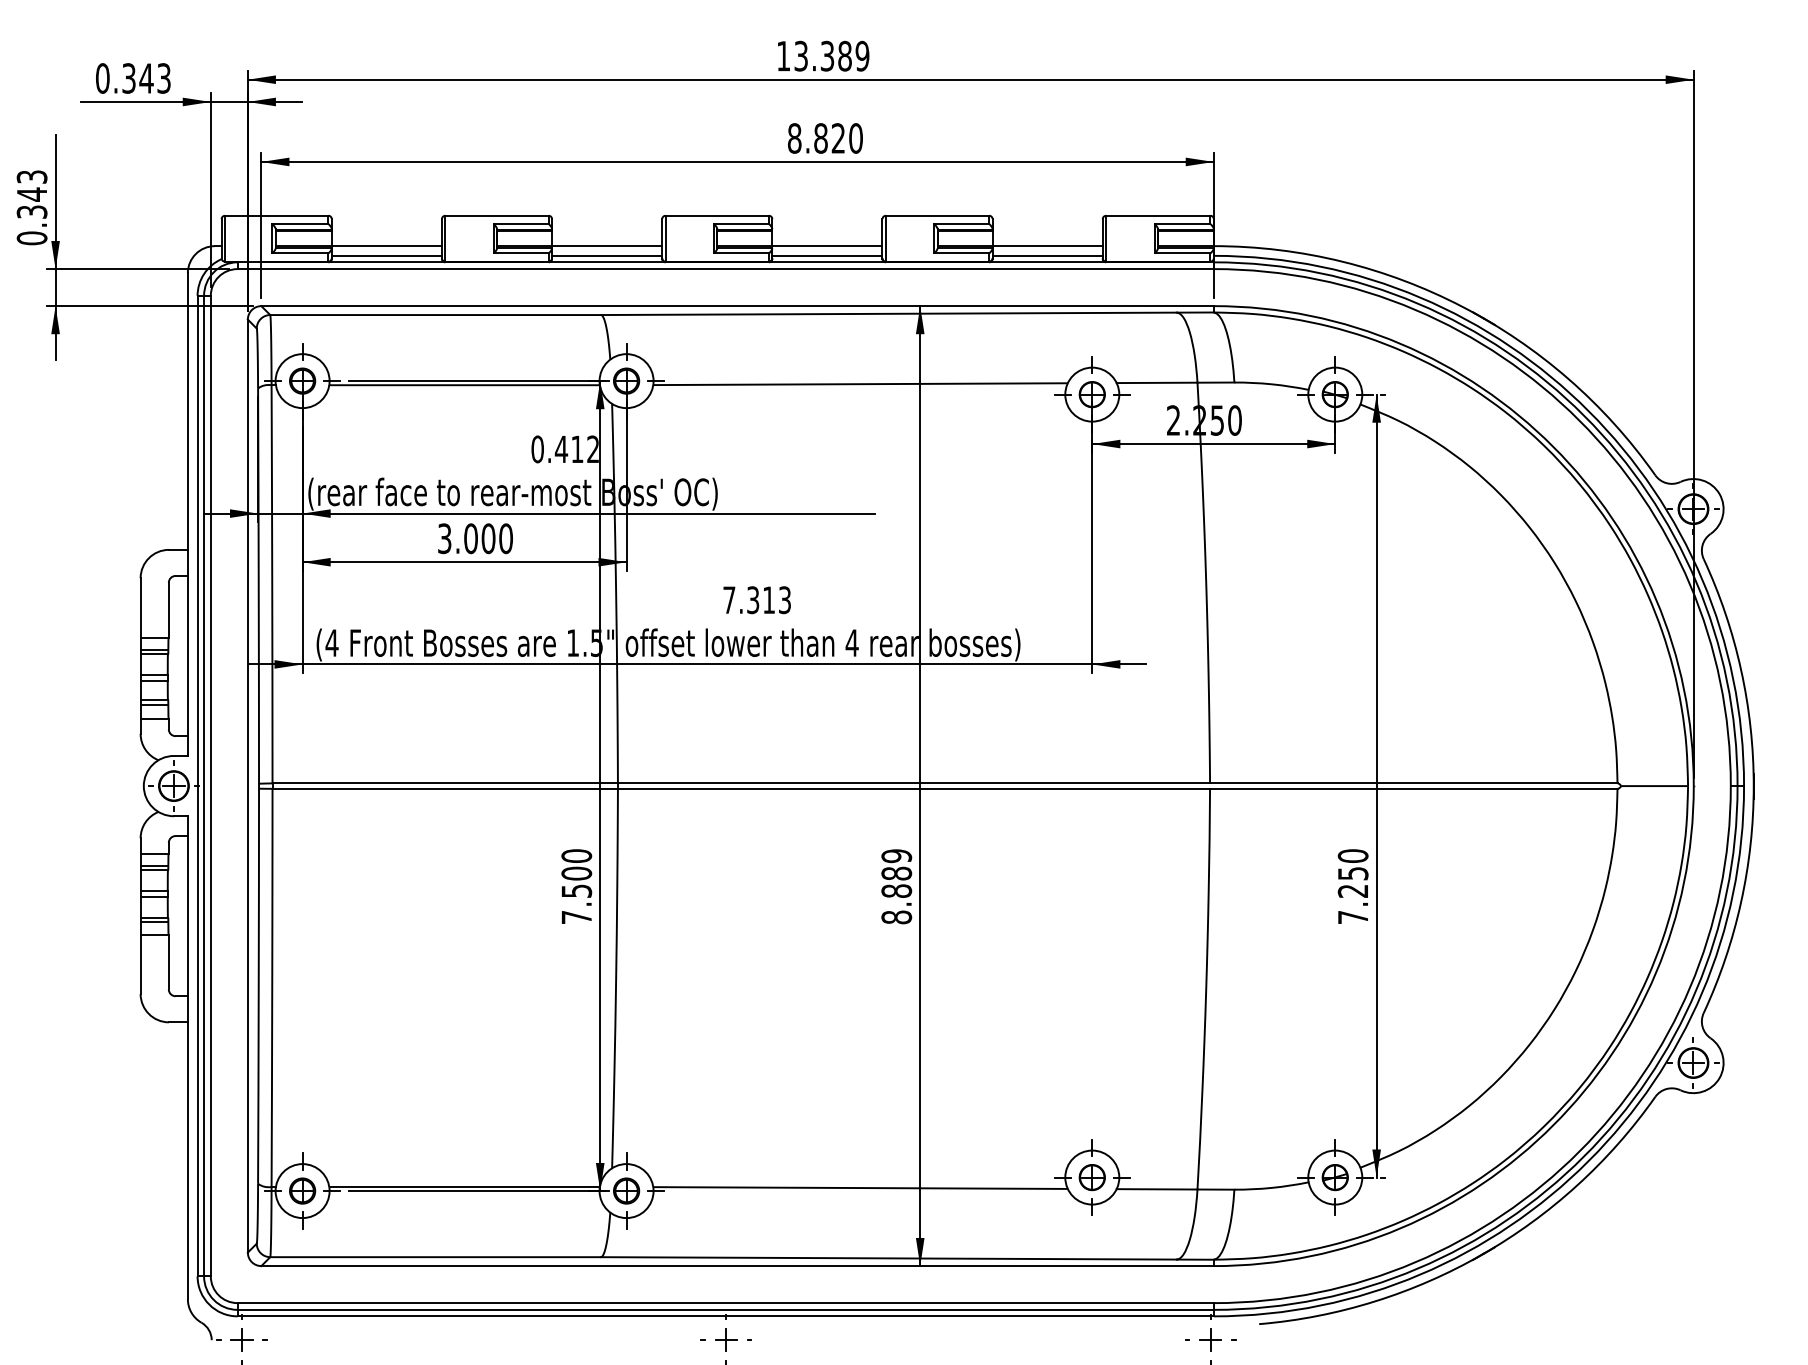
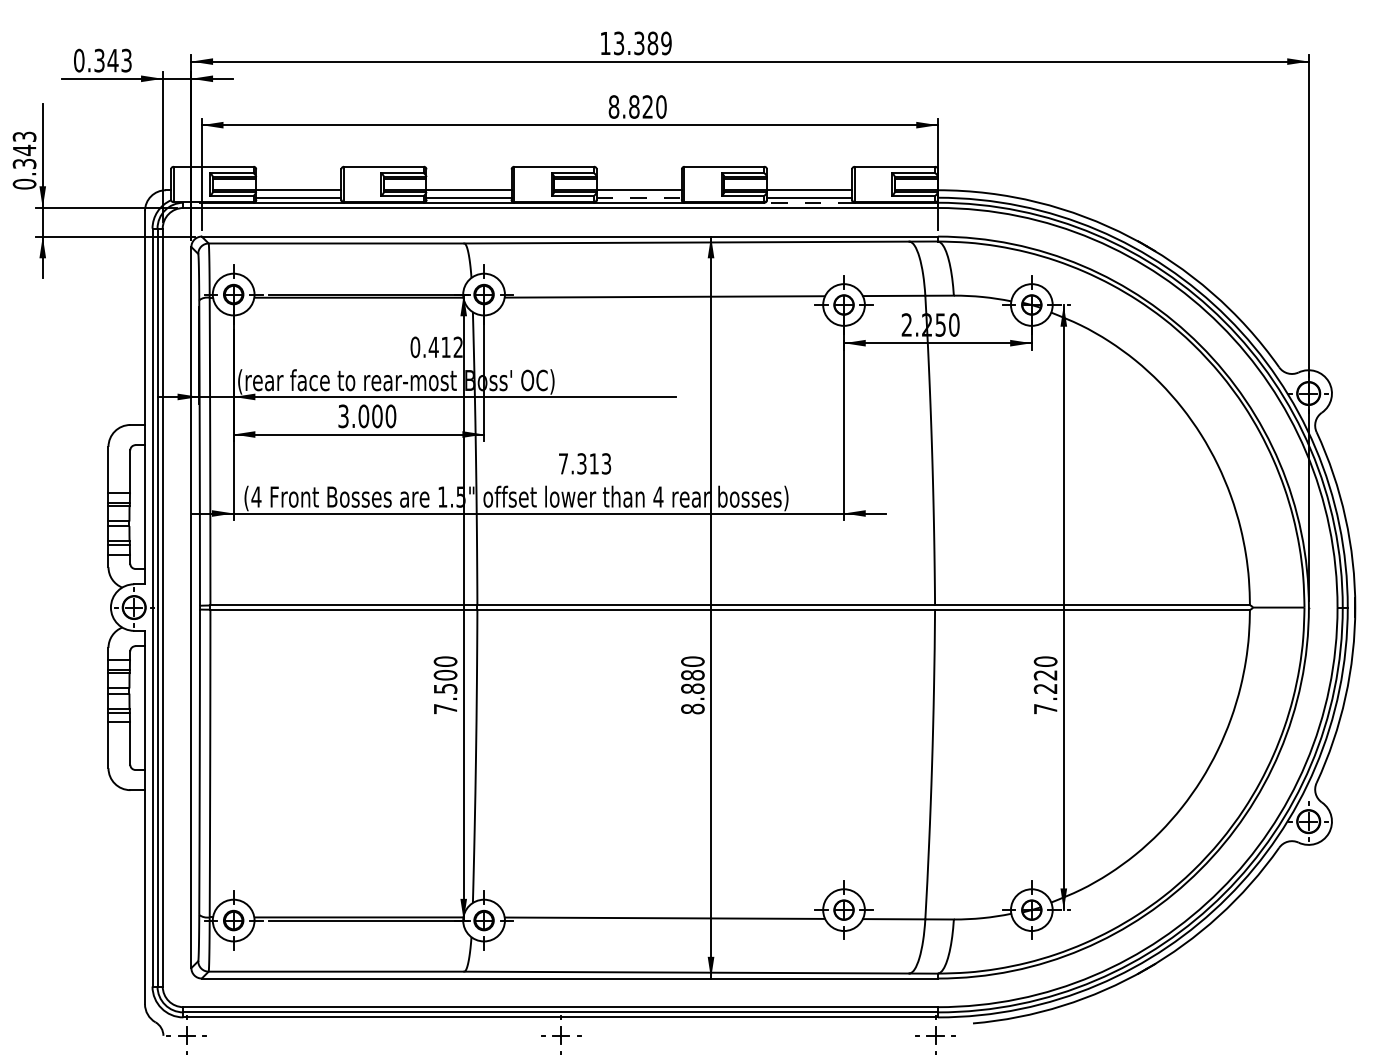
line: (827, 255) -> (639, 197), solid -> dashed
line: (1047, 262) -> (809, 202), solid -> dashed
text: (896, 856) -> (692, 661), 8.889 -> 8.880
text: (1352, 873) -> (1045, 675), 7.250 -> 7.220

